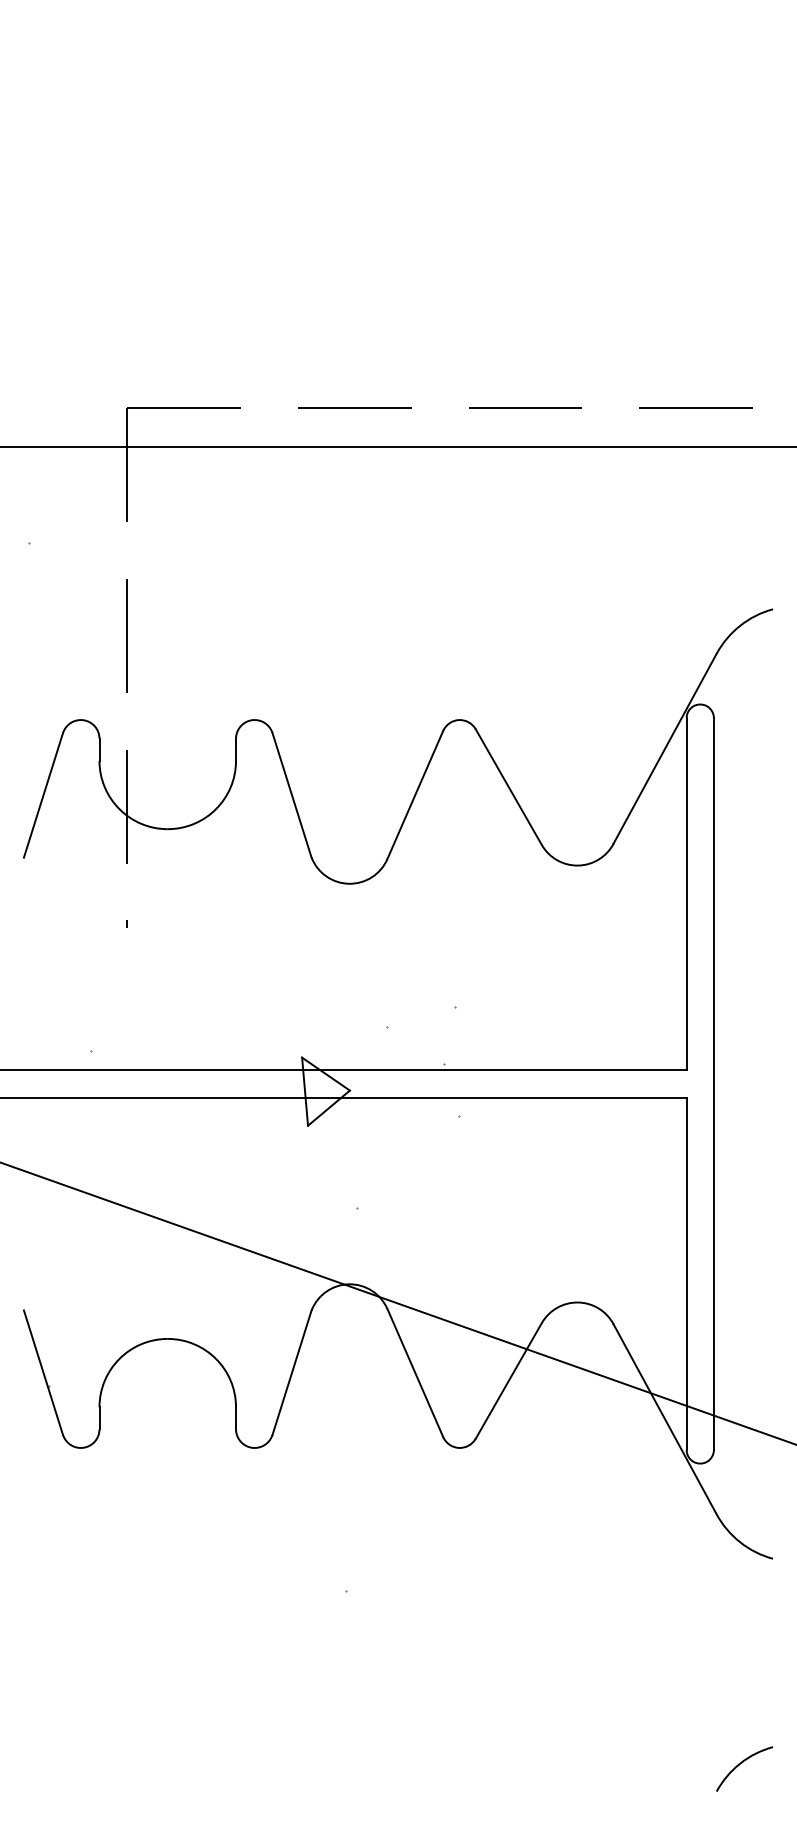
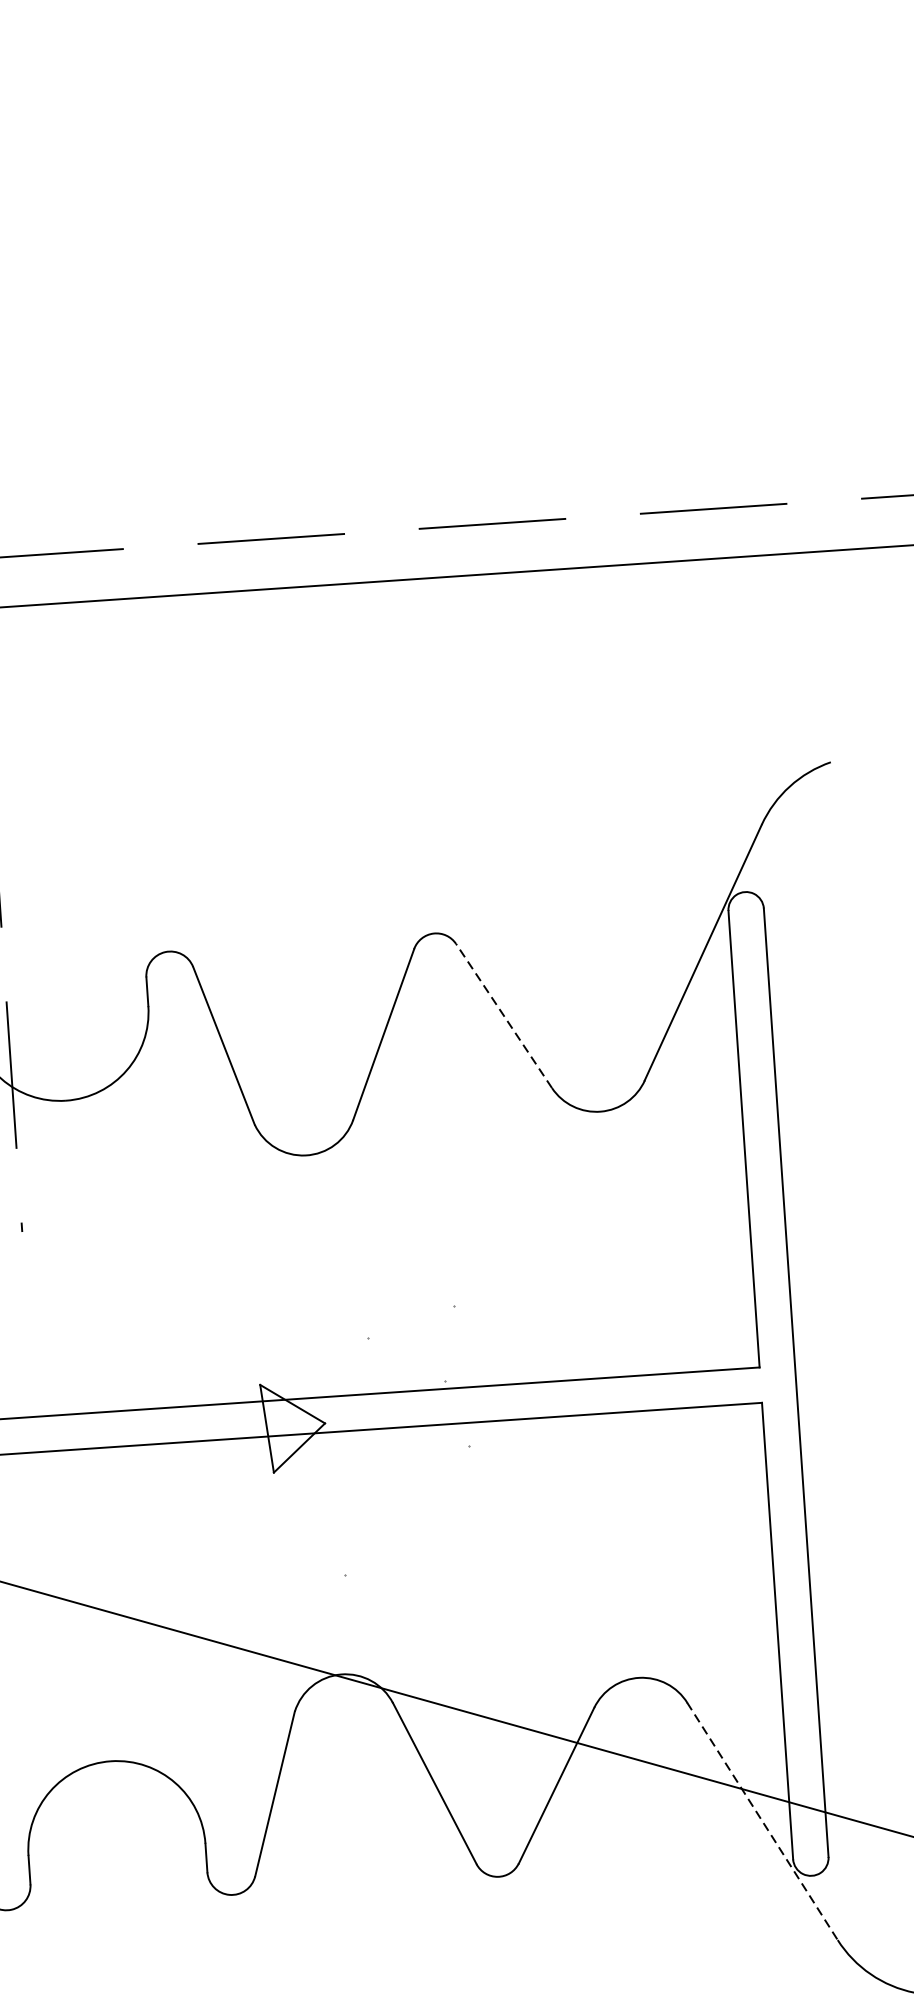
line: (508, 787) -> (503, 1016), solid -> dashed
line: (665, 1419) -> (763, 1821), solid -> dashed

